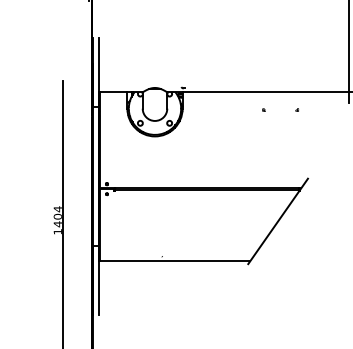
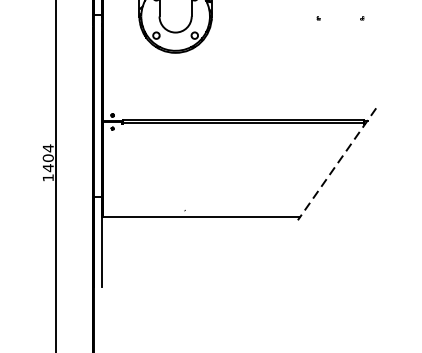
line: (277, 221) -> (336, 164), solid -> dashed

